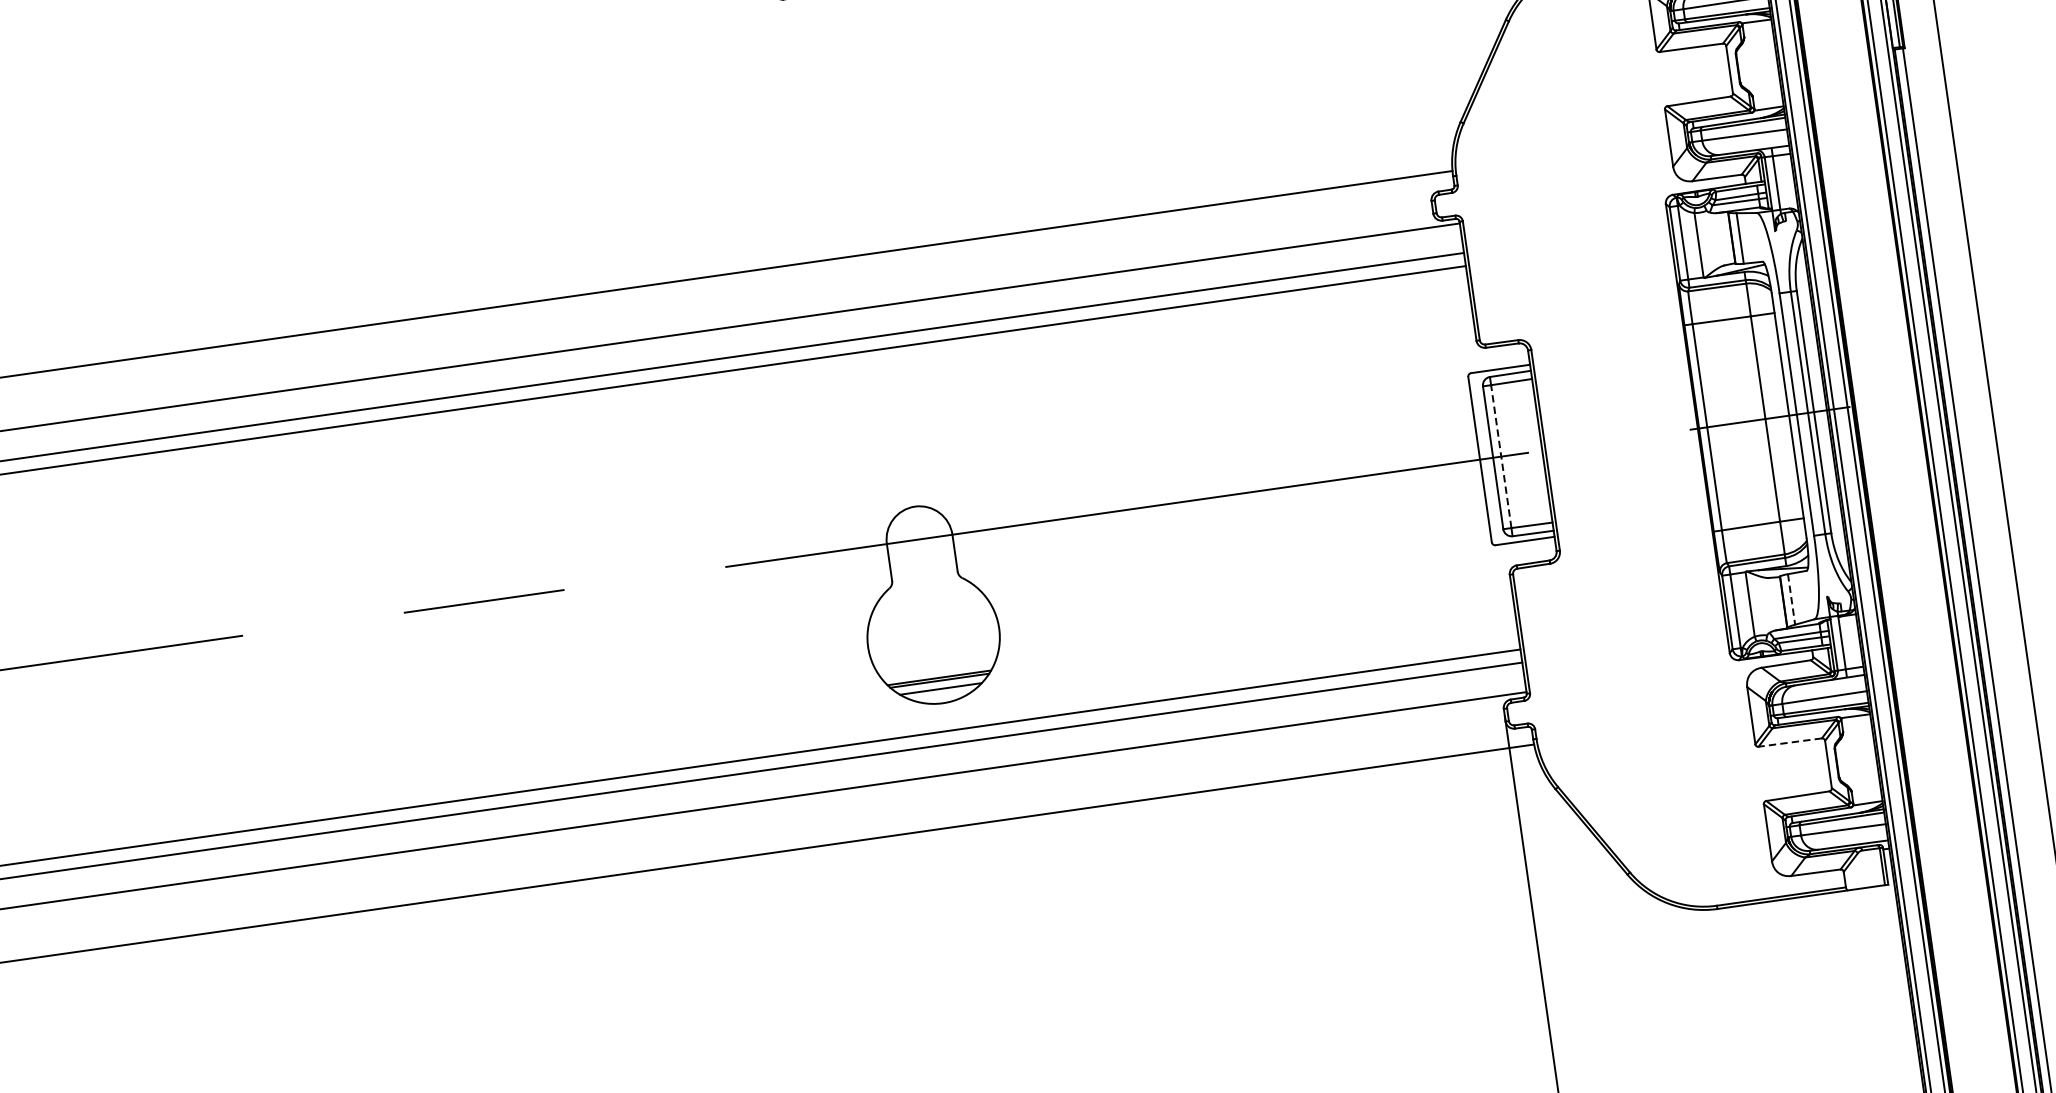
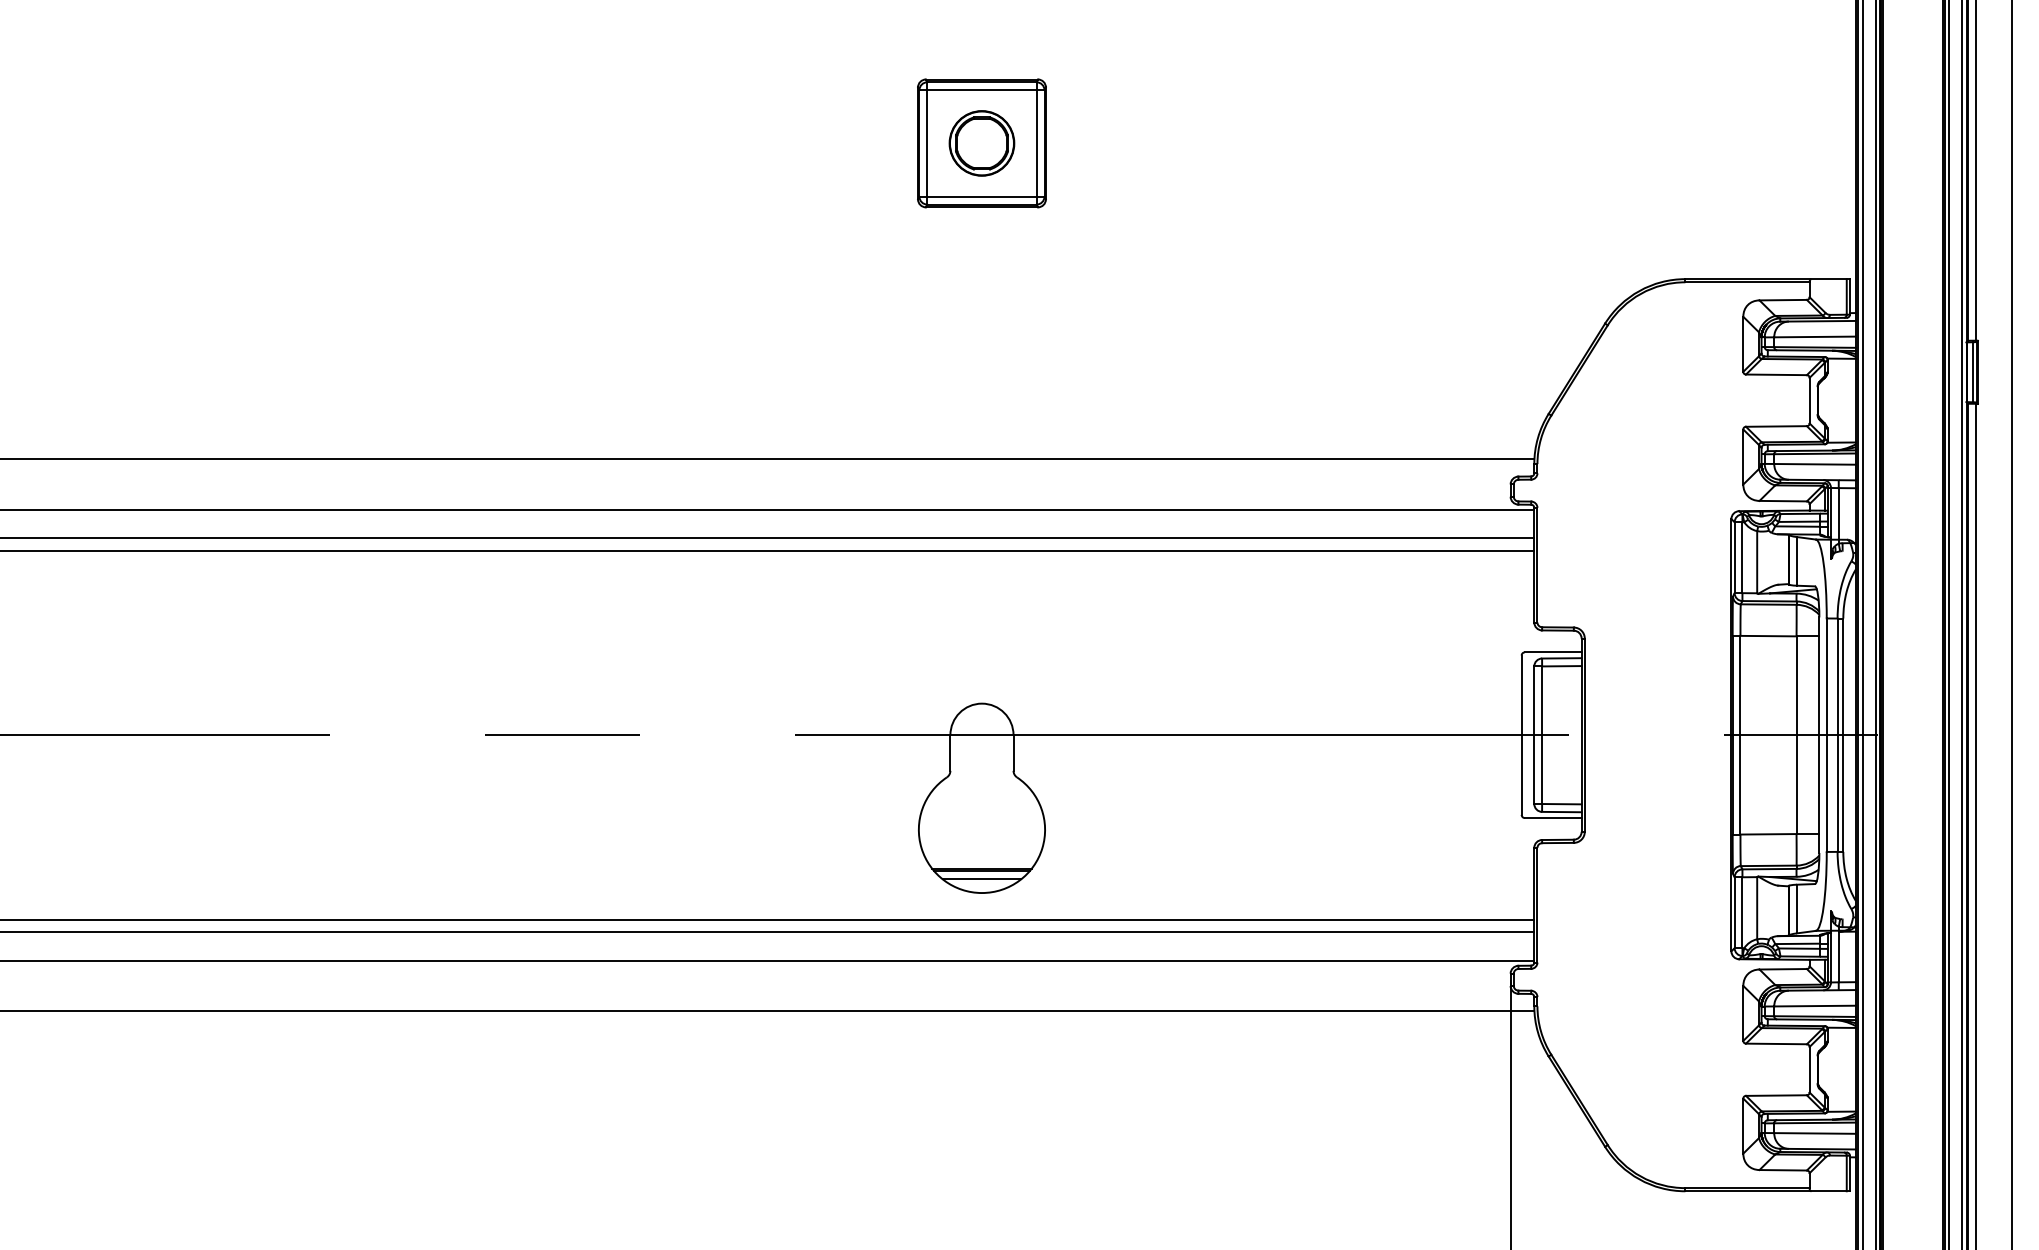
line: (1501, 456) -> (1542, 735), dashed -> solid
line: (1791, 600) -> (1796, 909), dashed -> solid
line: (1789, 742) -> (1775, 1043), dashed -> solid

